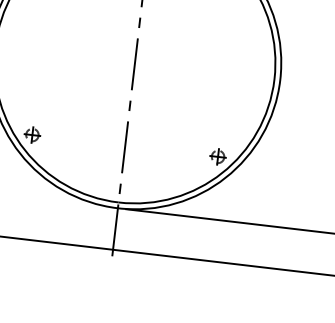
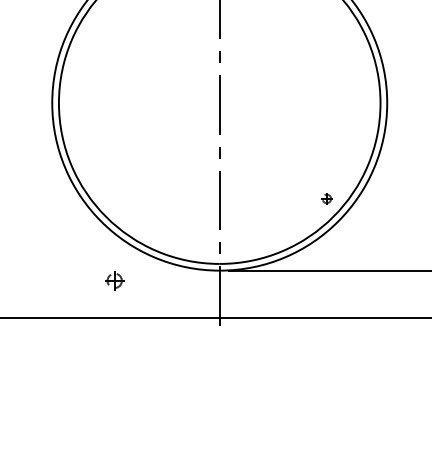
part: (32, 134) -> (114, 280), moved
part: (217, 156) -> (326, 198), size x0.6

